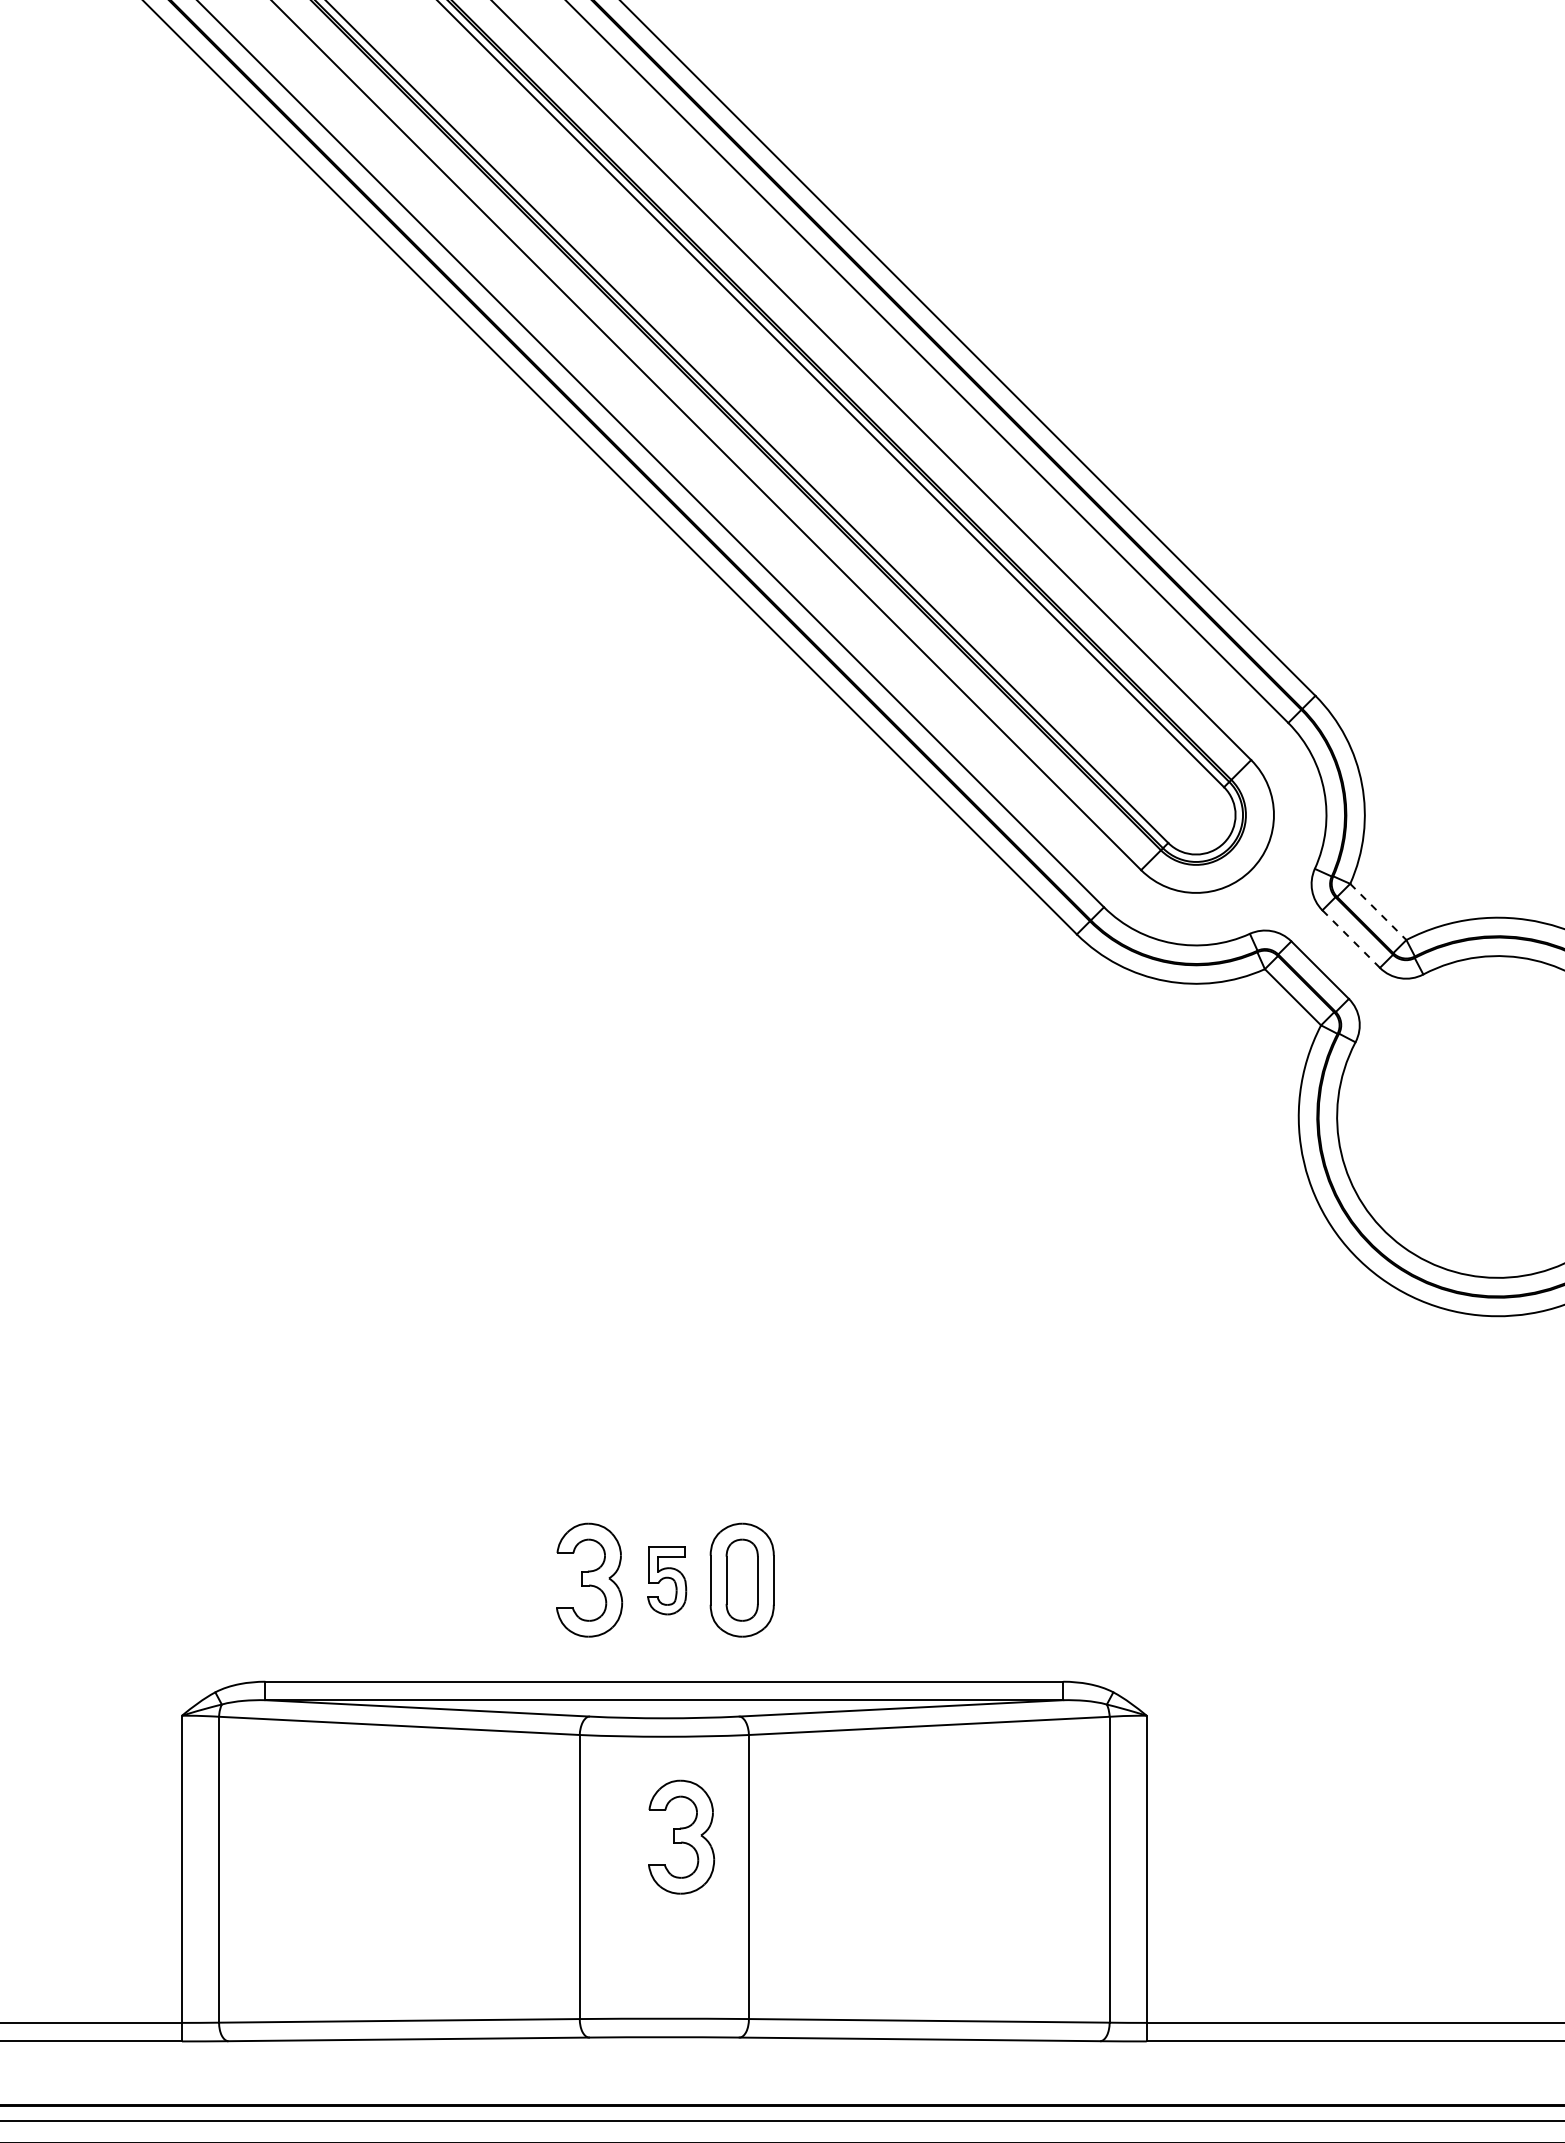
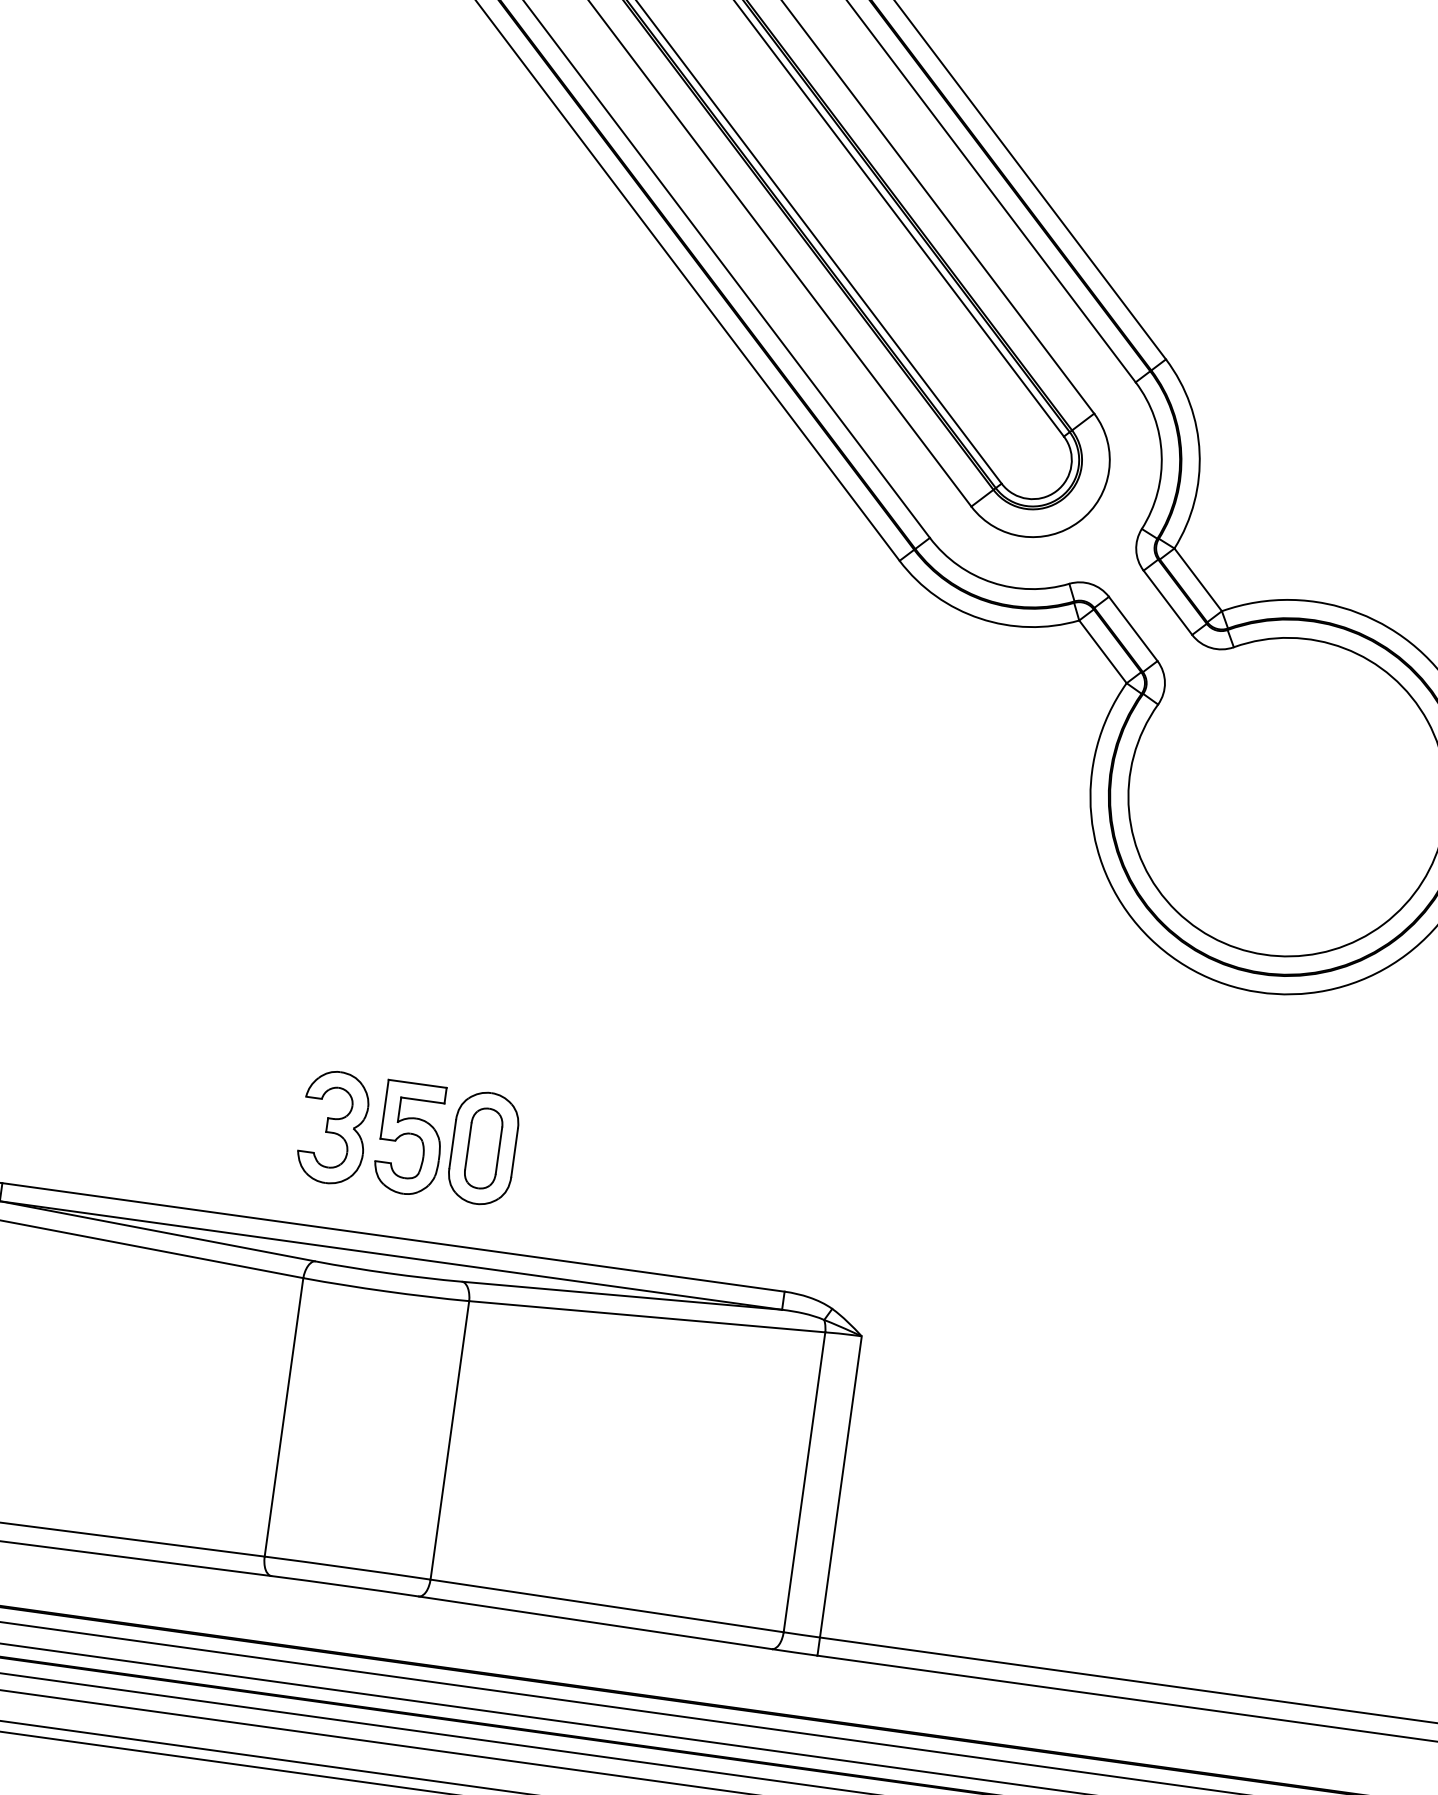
line: (1378, 911) -> (1198, 579), dashed -> solid
line: (1351, 939) -> (1168, 603), dashed -> solid
part: (666, 1580) -> (409, 1138), size x1.67
part: (681, 1836) -> (389, 1391), removed

